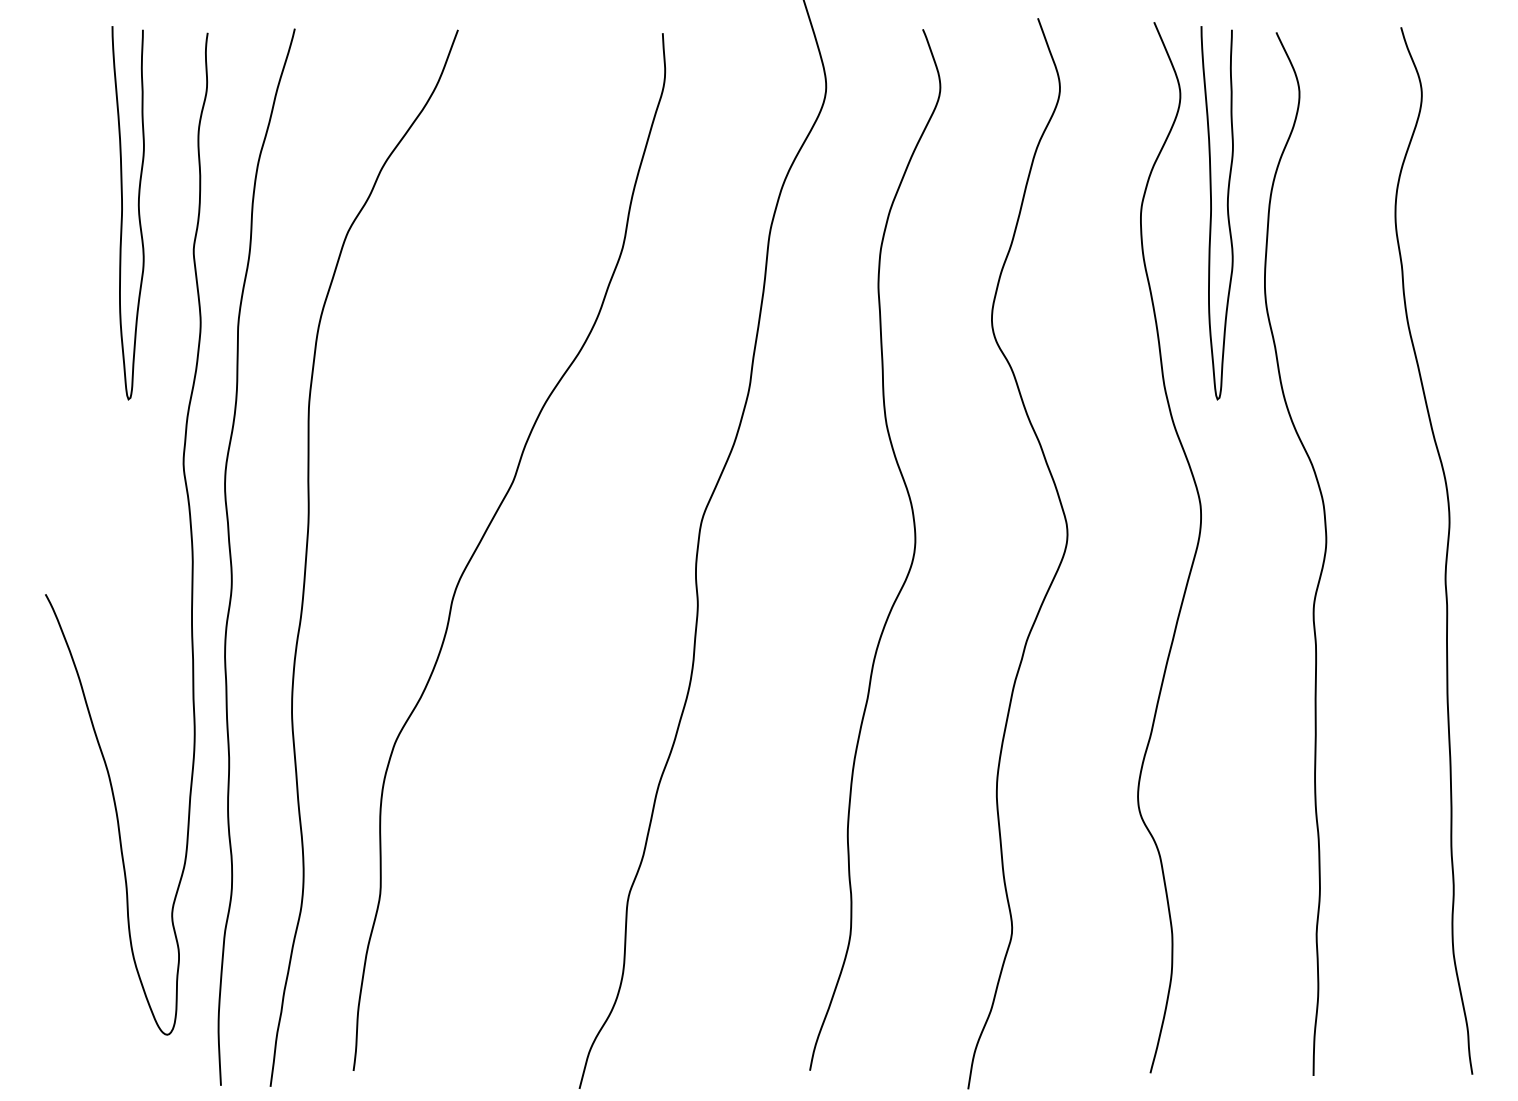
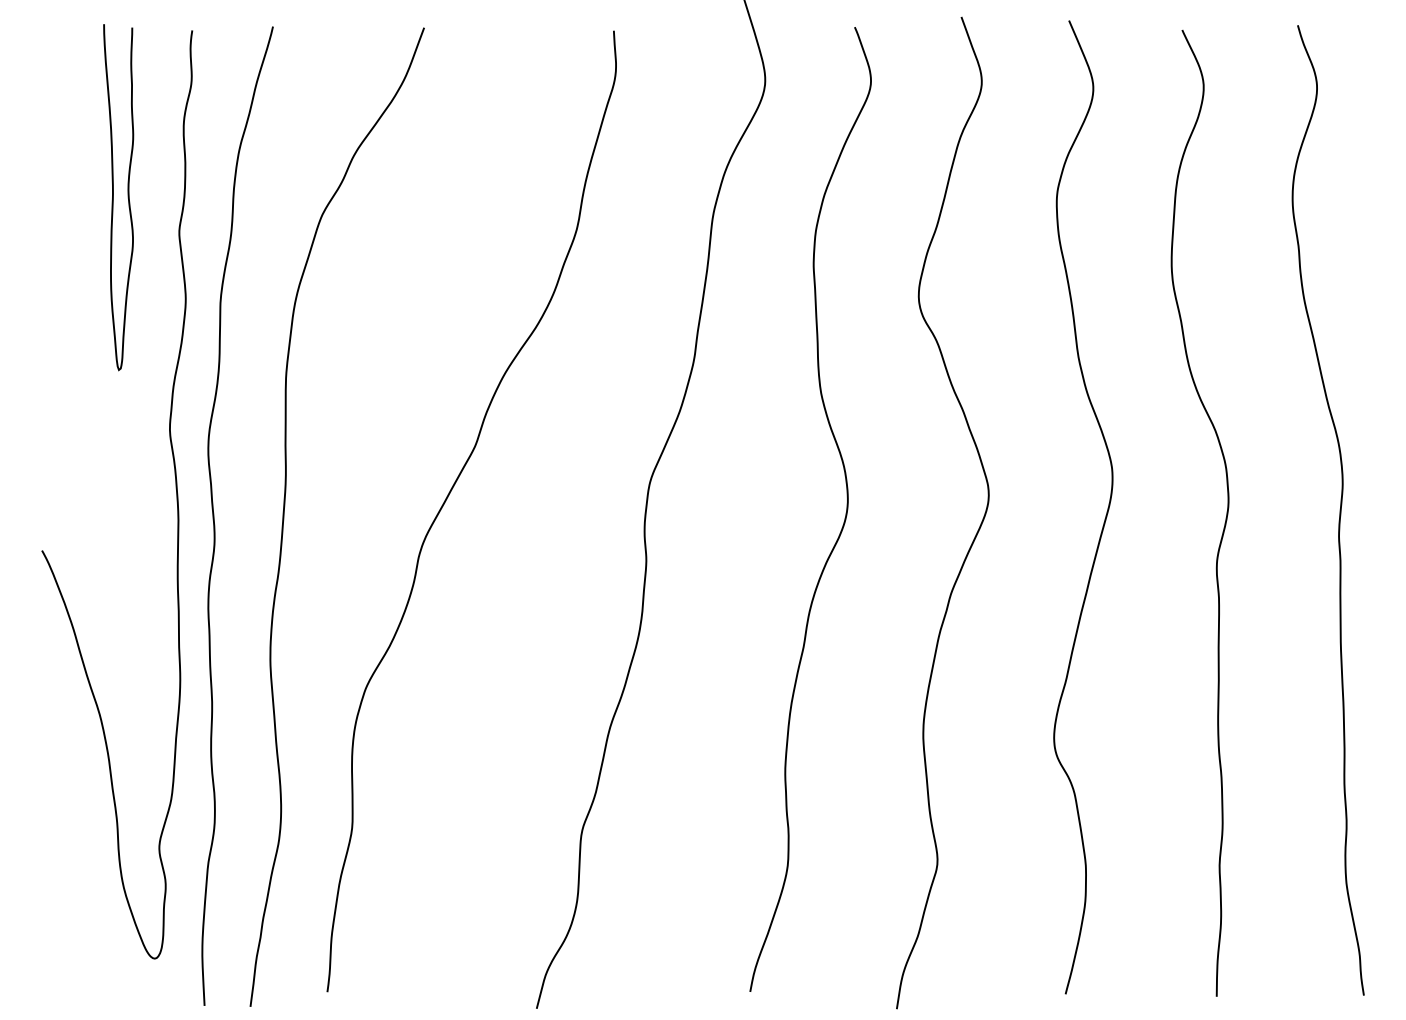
curve: (1211, 213) -> (1122, 197), removed

